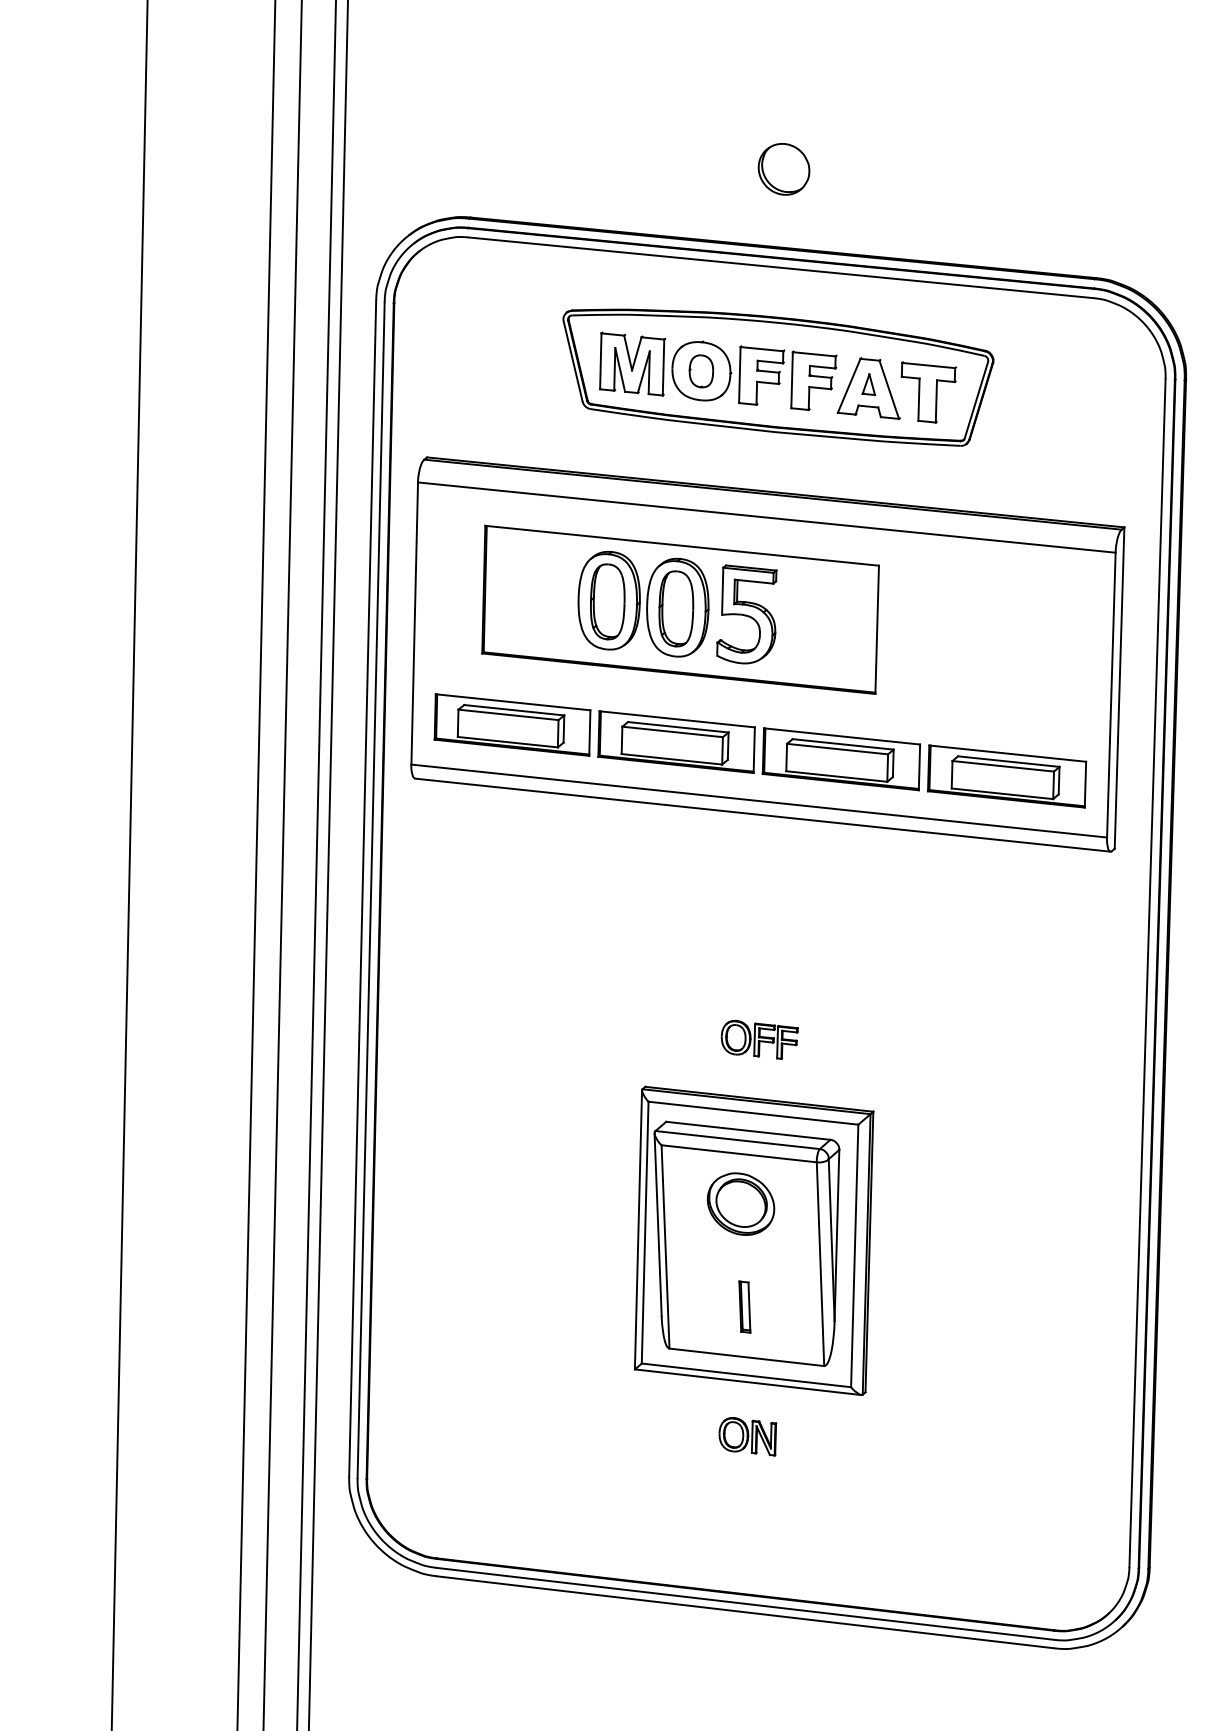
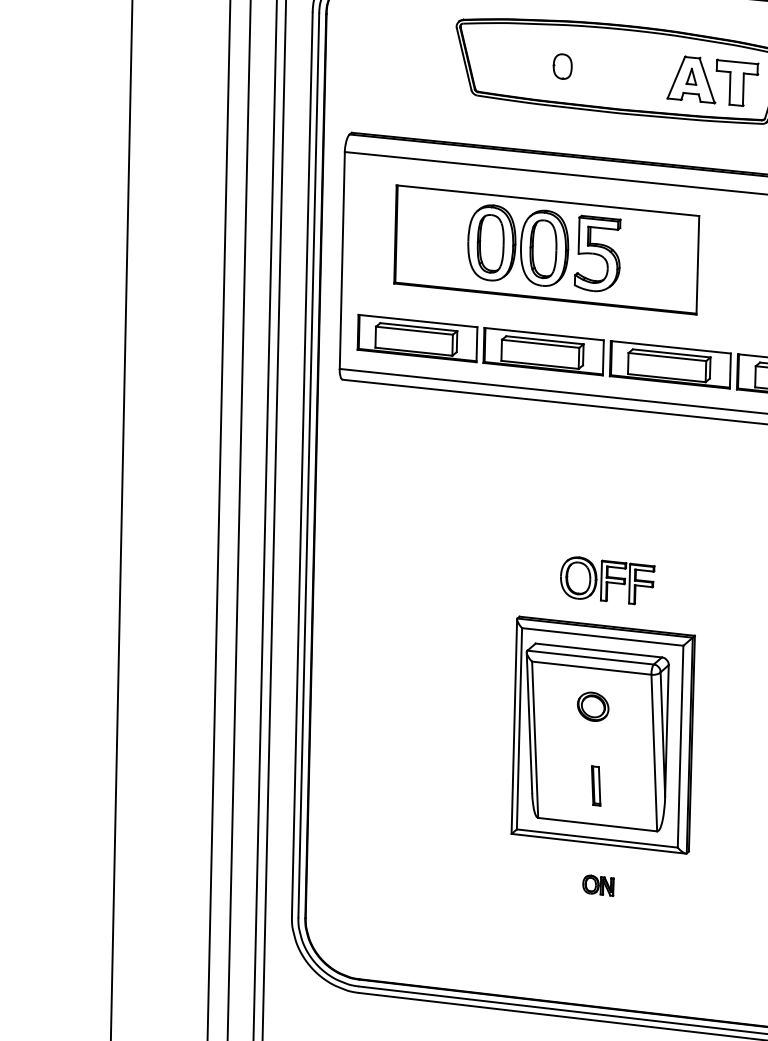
part: (718, 370) -> (575, 65), removed
part: (759, 1039) -> (607, 580), size x1.6
part: (740, 1203) -> (592, 706), size x0.6
part: (747, 1436) -> (598, 885), size x0.7

